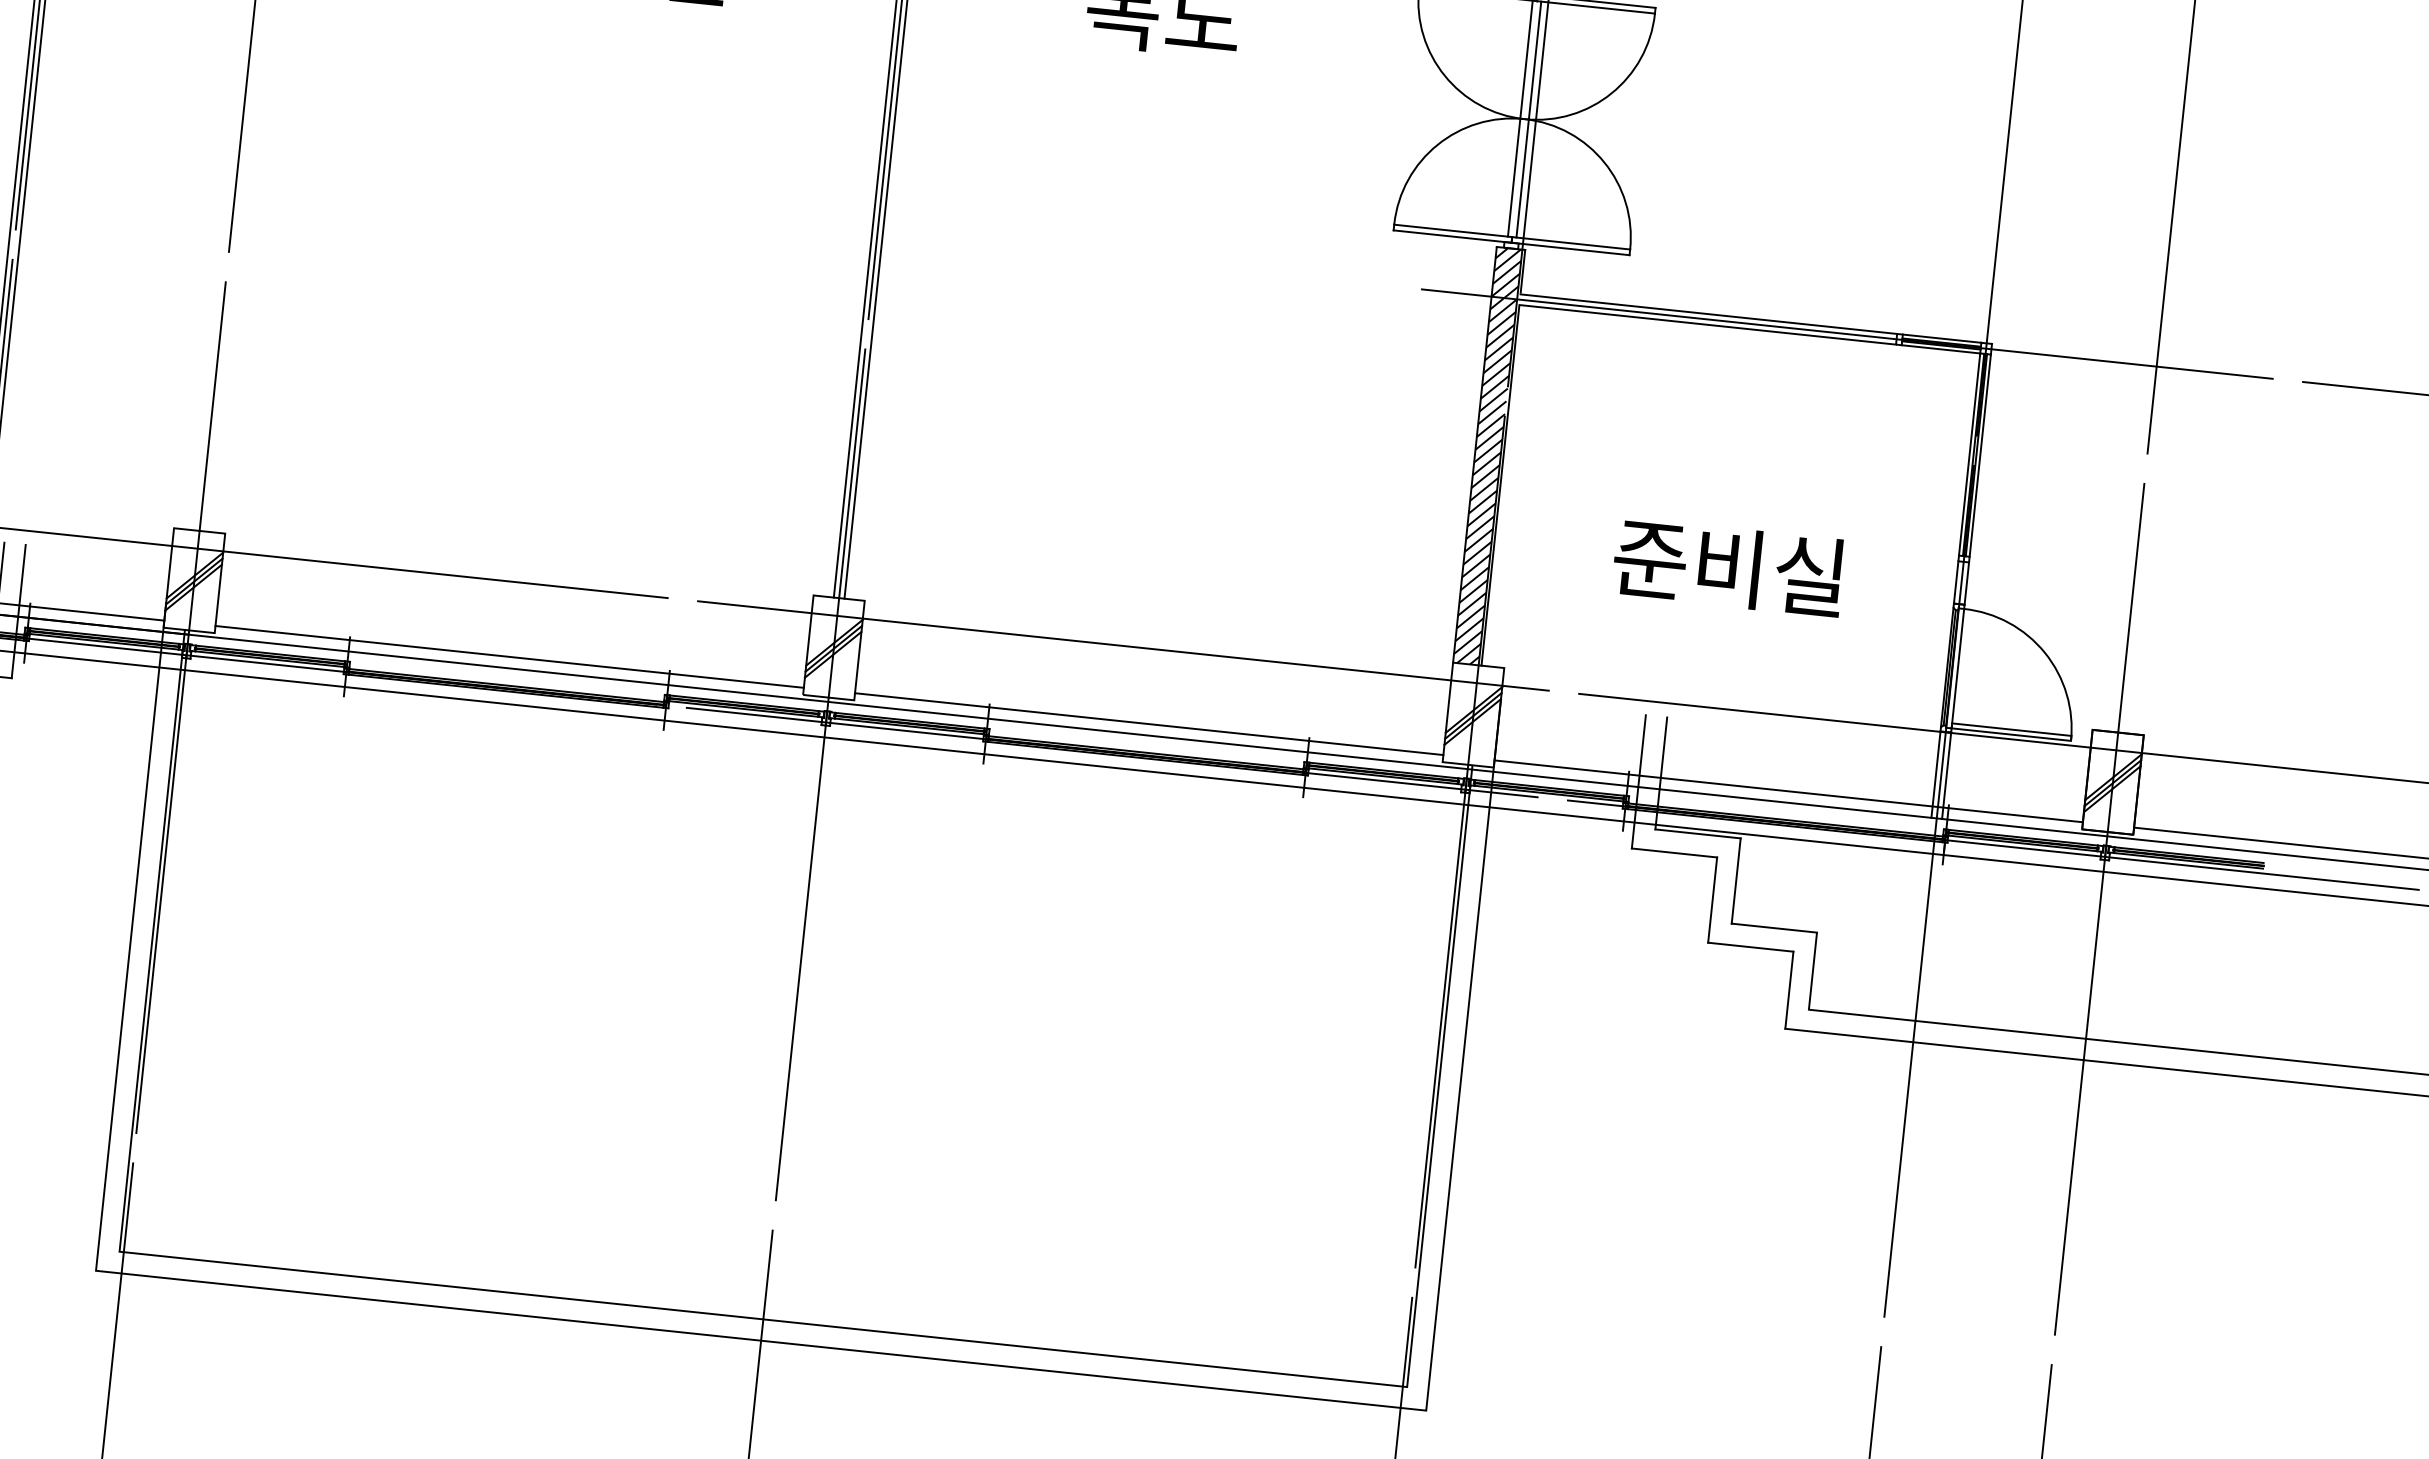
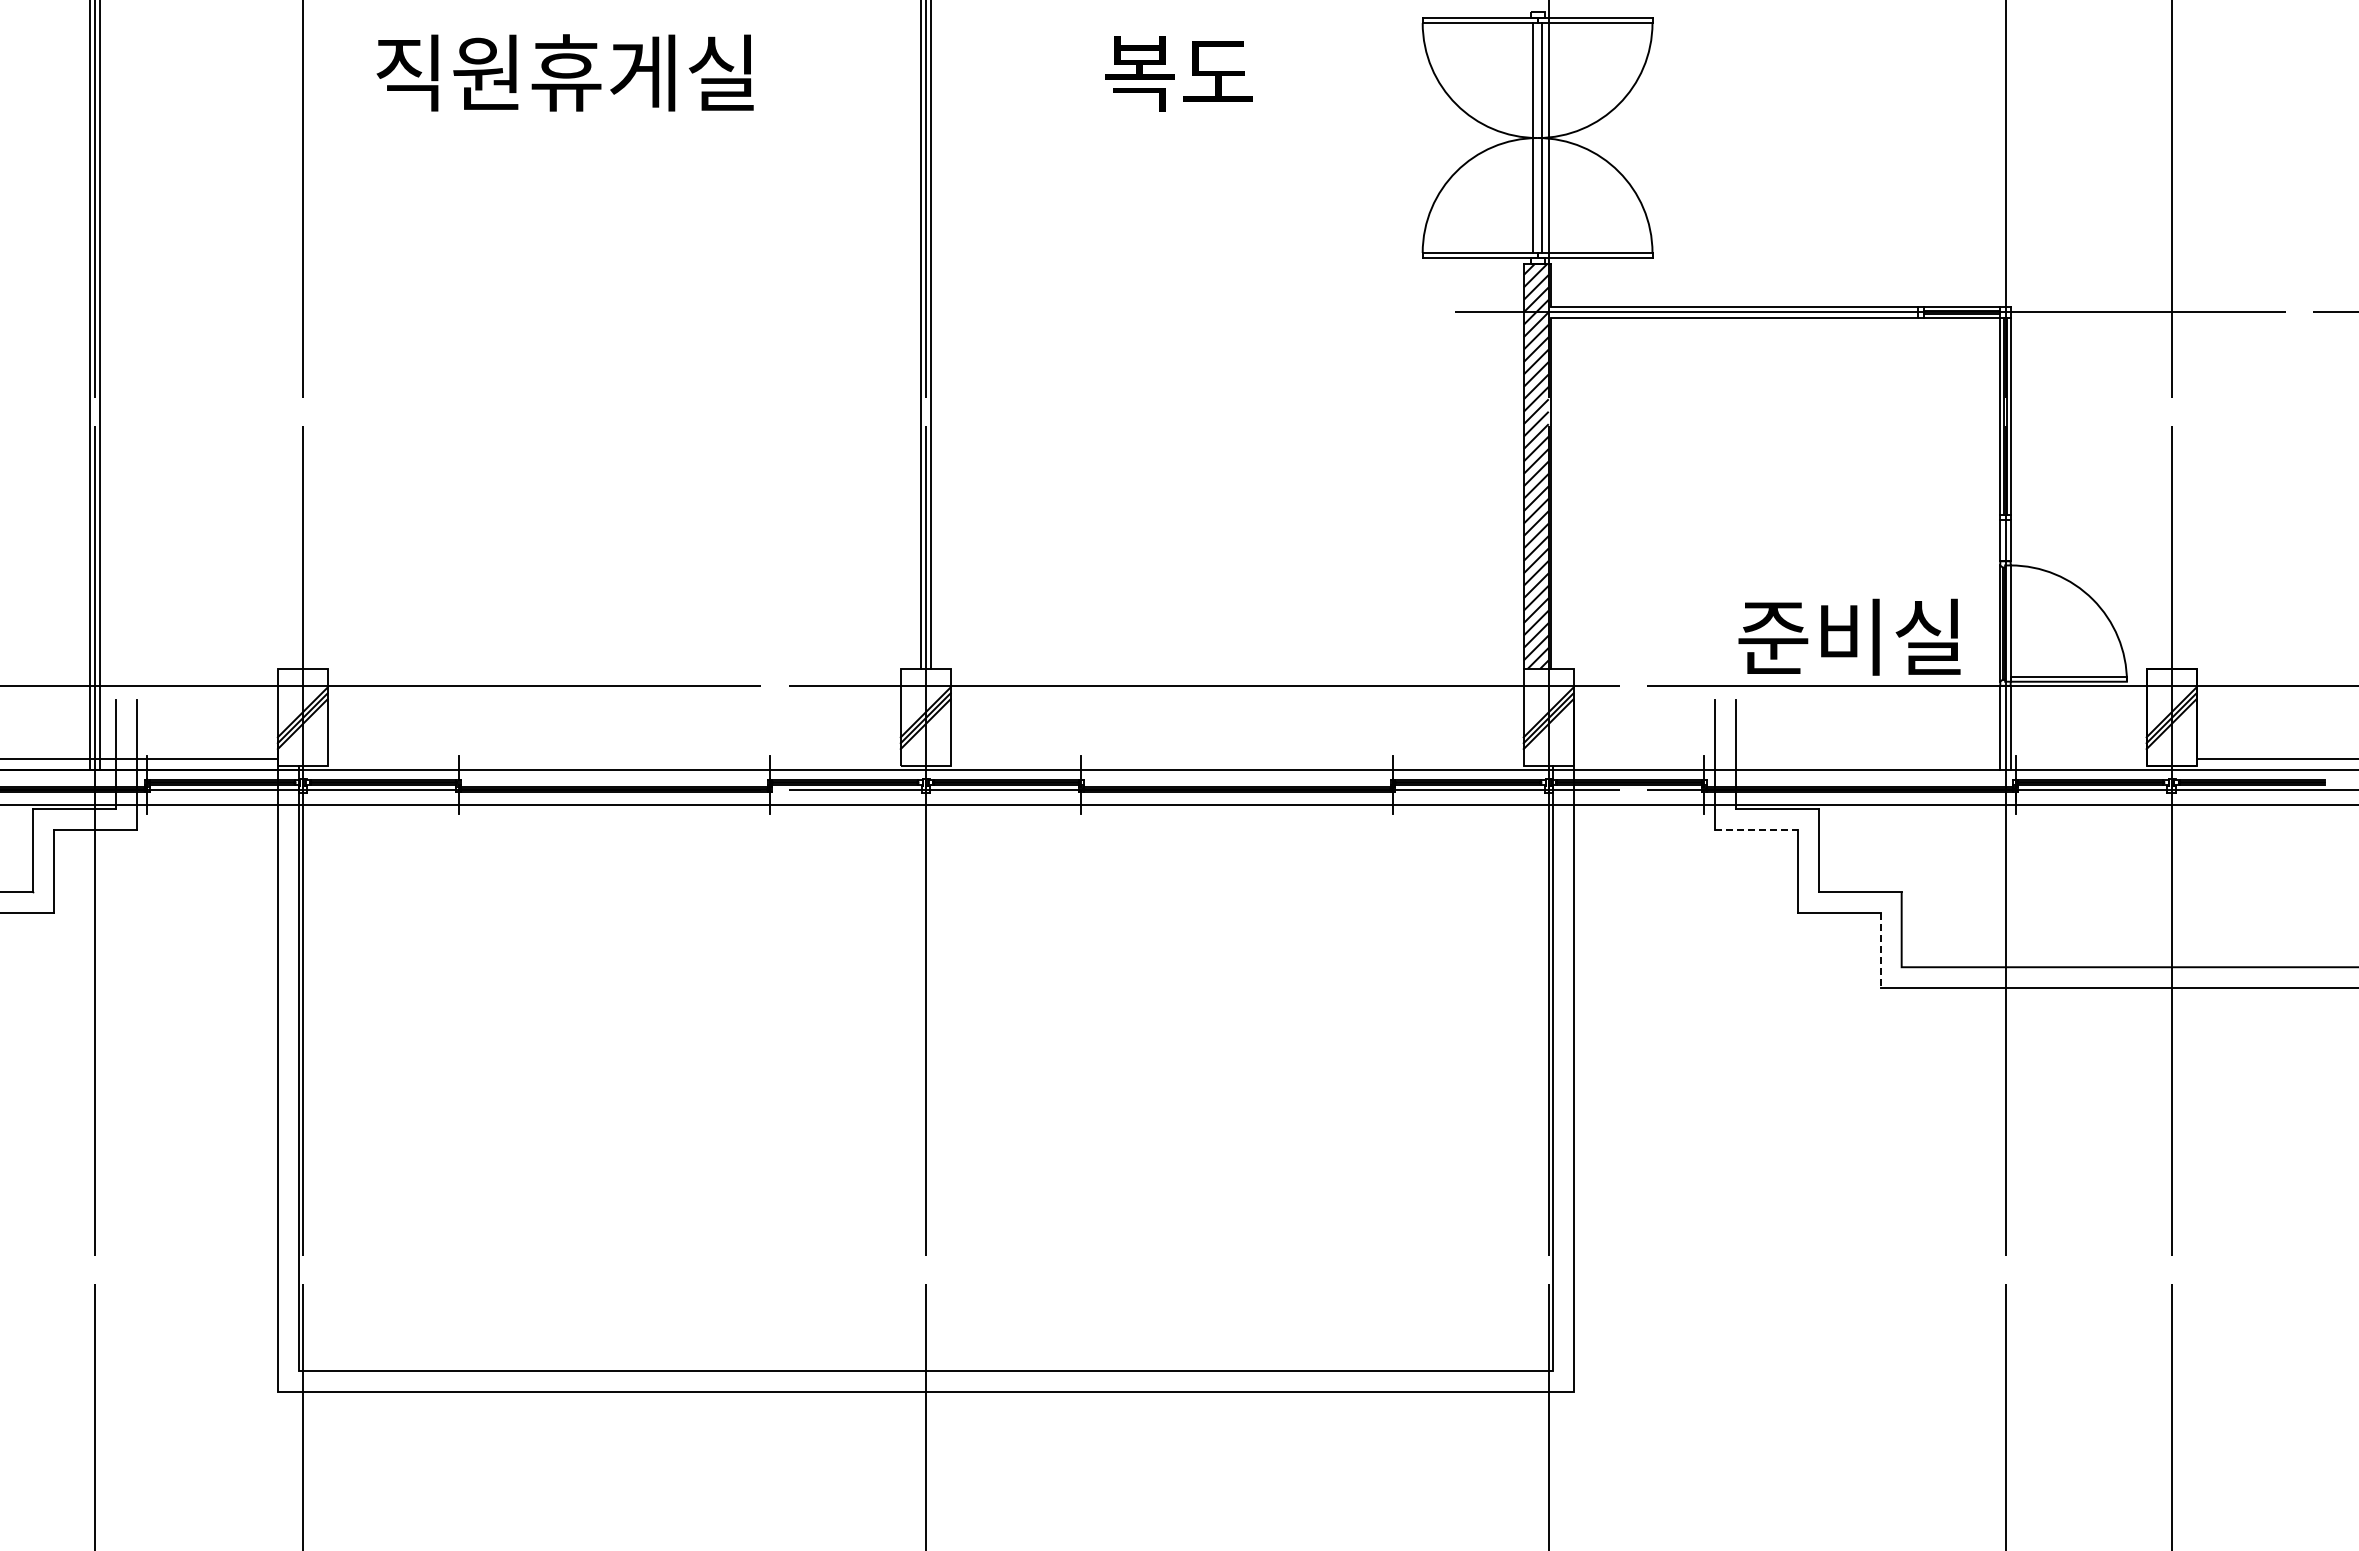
text: (1728, 566) -> (1849, 636), moved
line: (508, 656) -> (613, 758), removed
line: (1148, 723) -> (1236, 758), removed
line: (1788, 790) -> (1859, 758), removed
line: (1674, 852) -> (1756, 829), solid -> dashed
line: (1788, 990) -> (1880, 950), solid -> dashed

